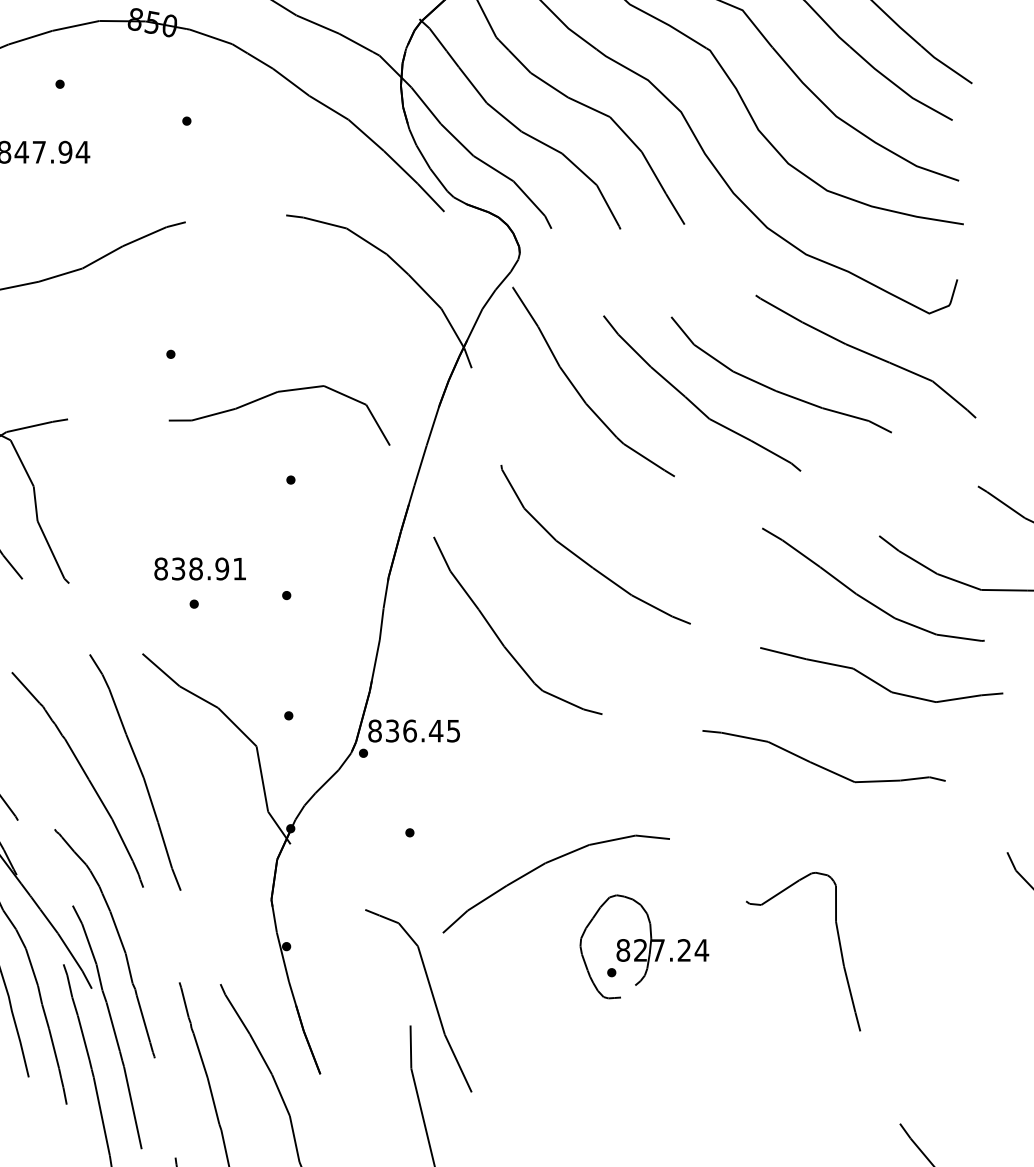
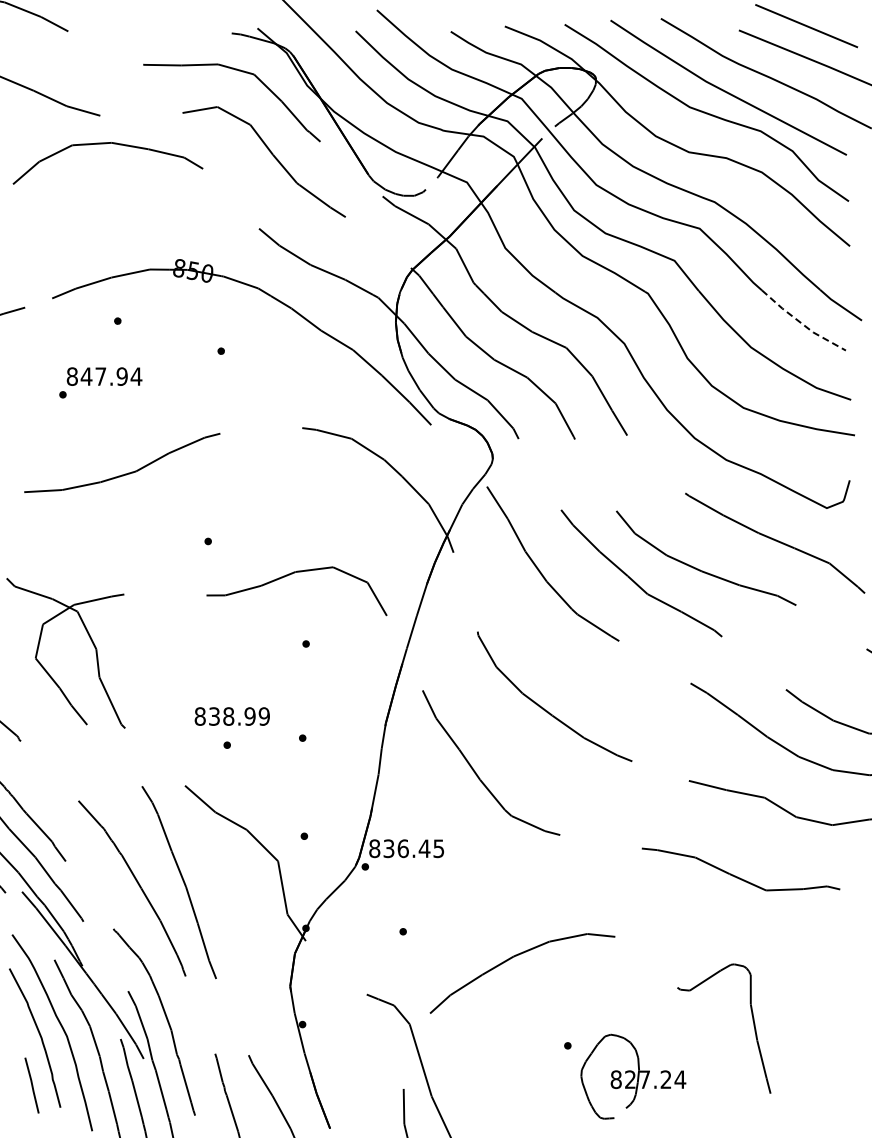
line: (898, 87) -> (801, 323), solid -> dashed
text: (238, 568) -> (263, 716), 838.91 -> 838.99
part: (644, 946) -> (633, 1076), moved

